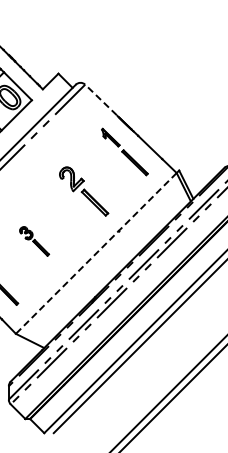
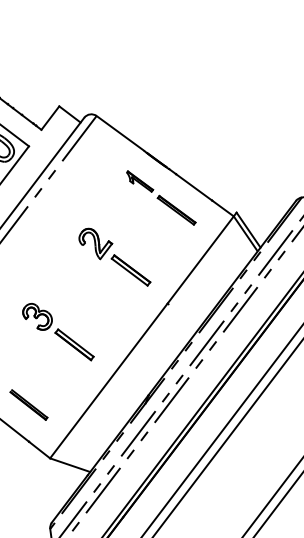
line: (101, 99) -> (120, 132), dashed -> solid
part: (34, 241) -> (57, 332), size x1.67
line: (96, 253) -> (142, 337), dashed -> solid

